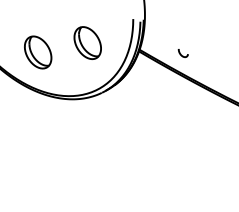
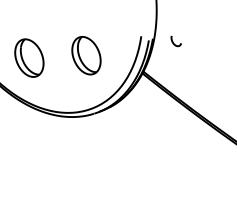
curve: (181, 53) -> (173, 41), moved

